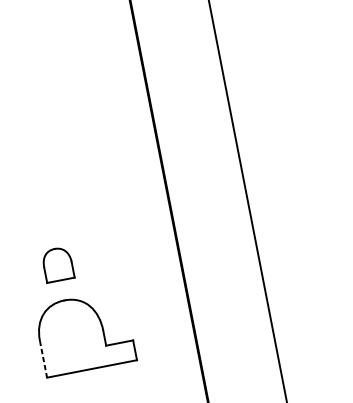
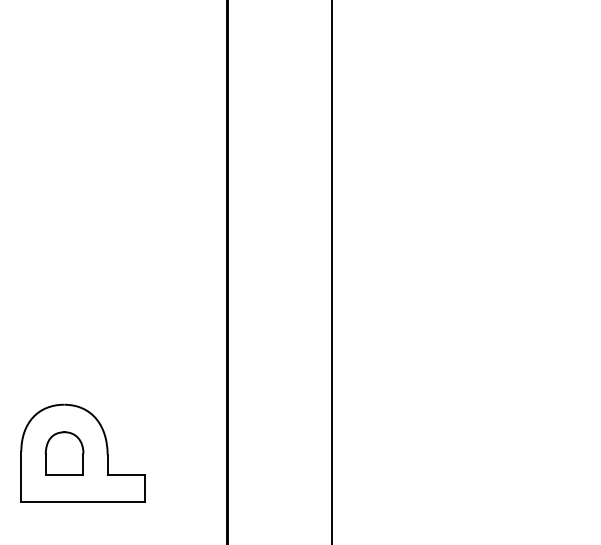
part: (57, 264) -> (64, 453), moved
line: (43, 359) -> (21, 477), dashed -> solid

